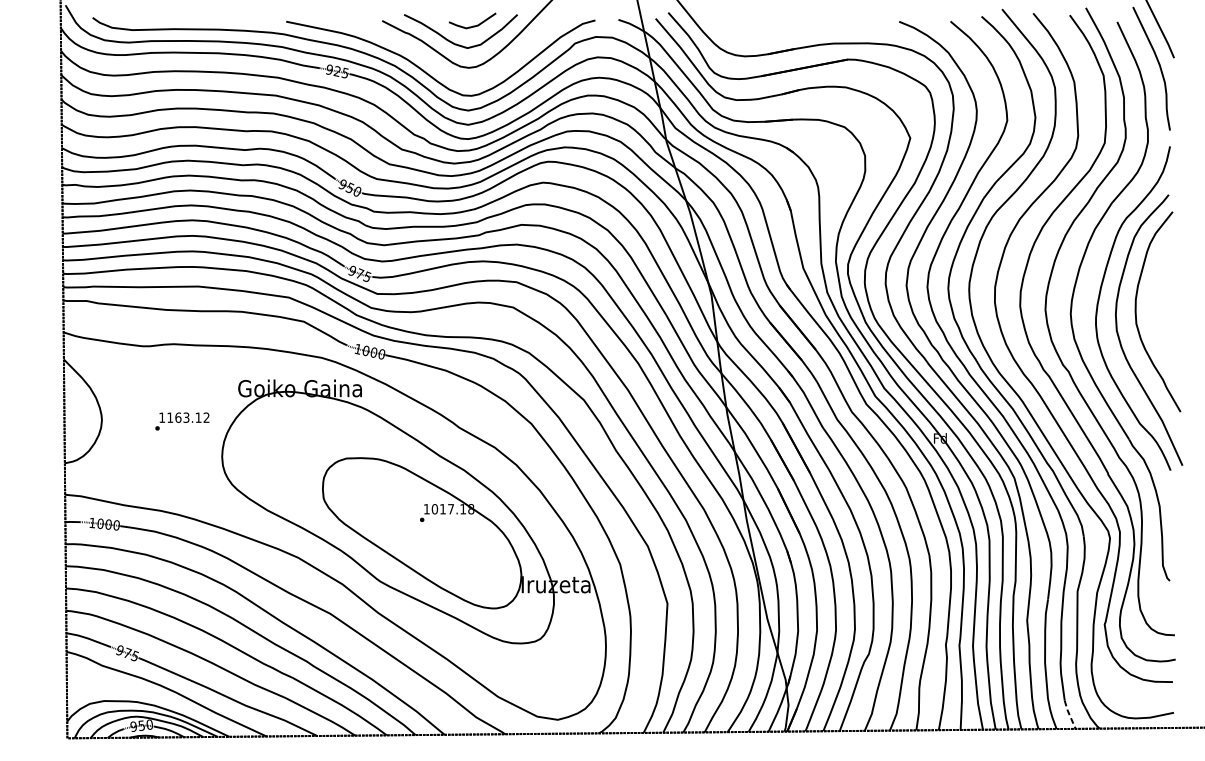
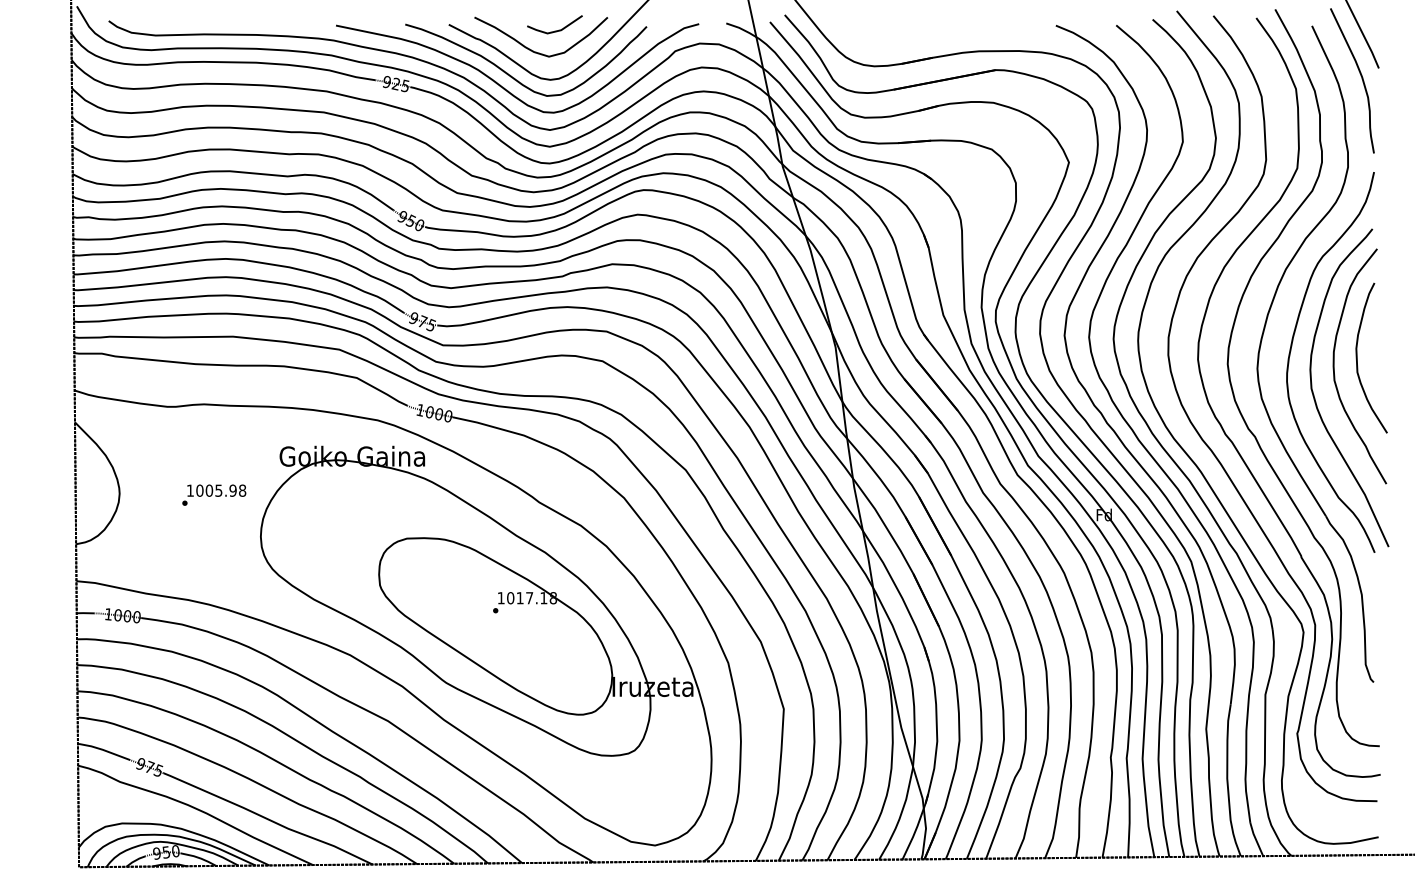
curve: (438, 65) -> (514, 77), added
curve: (1155, 304) -> (1357, 357), added
text: (188, 417) -> (221, 490), 1163.12 -> 1005.98
line: (1069, 714) -> (1255, 839), dashed -> solid

